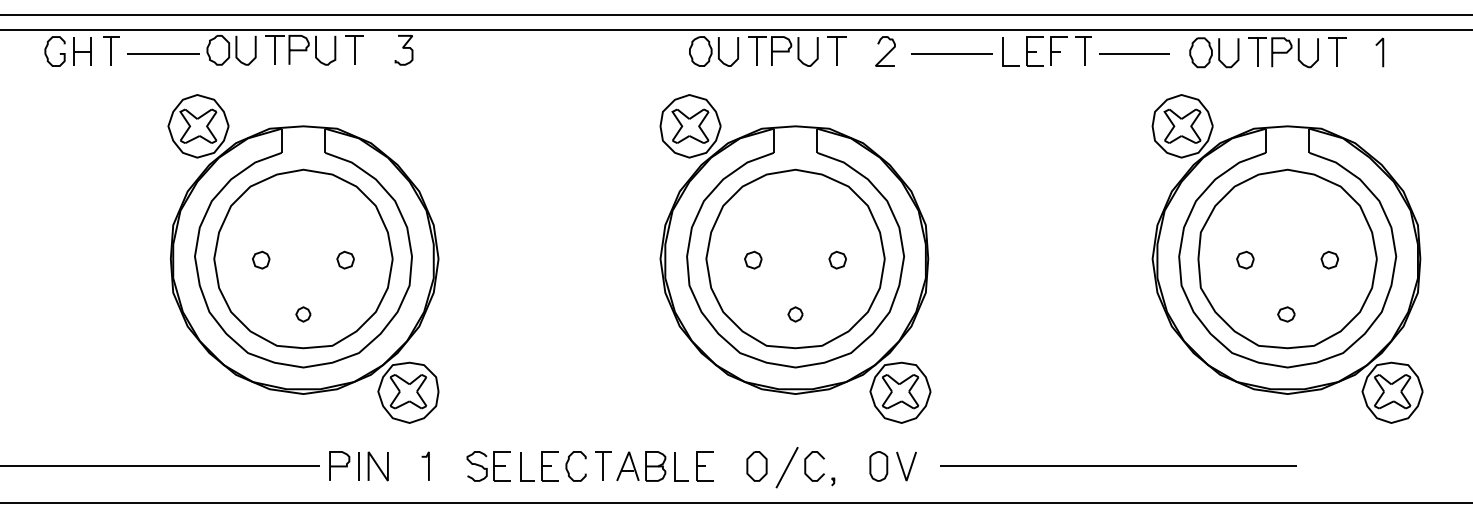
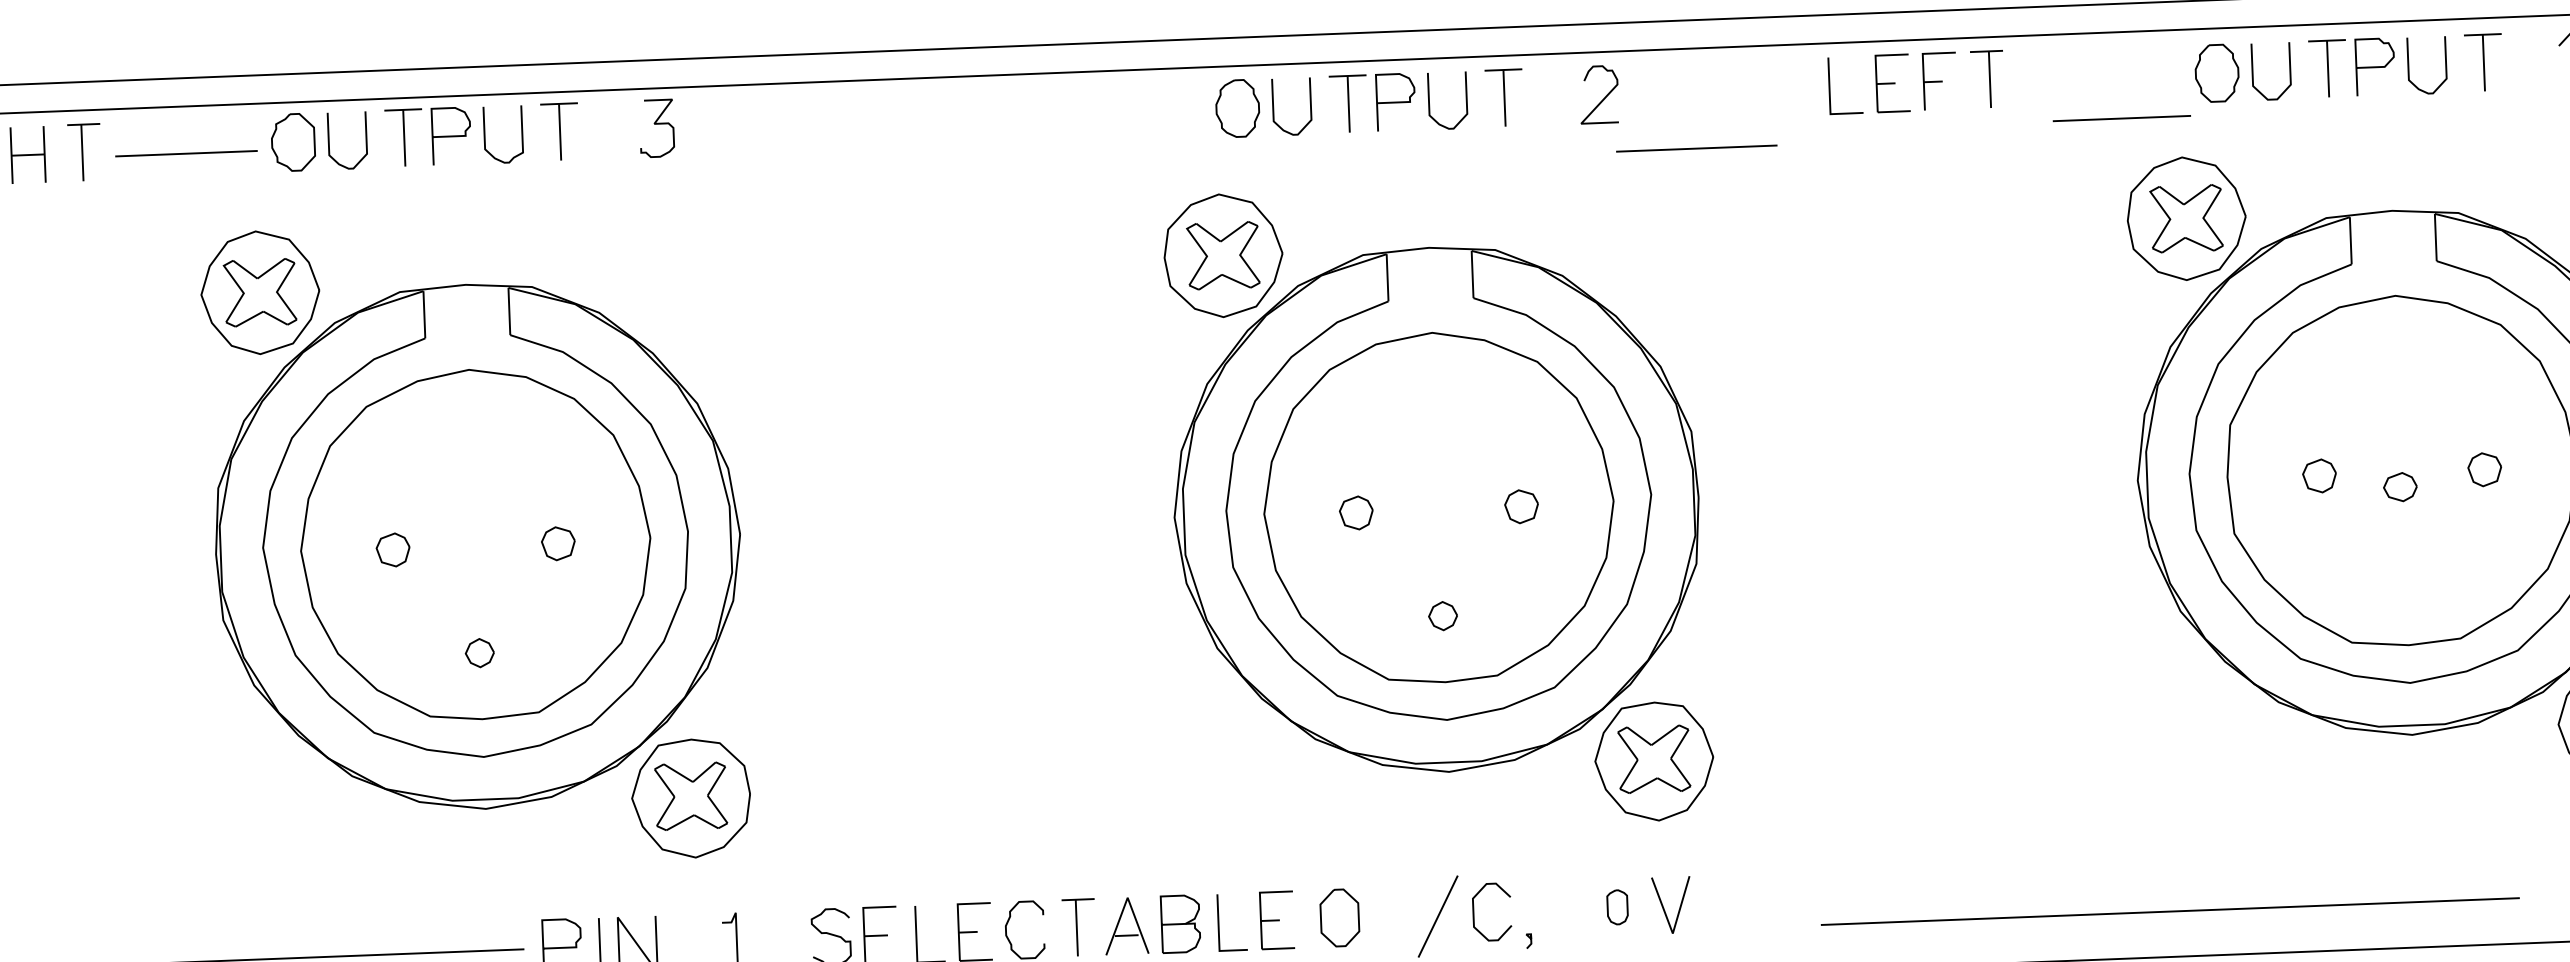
line: (951, 53) -> (1695, 147), moved
line: (1134, 53) -> (2121, 117), moved
part: (1286, 314) -> (2400, 487), moved
line: (1118, 465) -> (2169, 909), moved
part: (756, 466) -> (1338, 918), moved
part: (878, 466) -> (1616, 907), size x0.6

